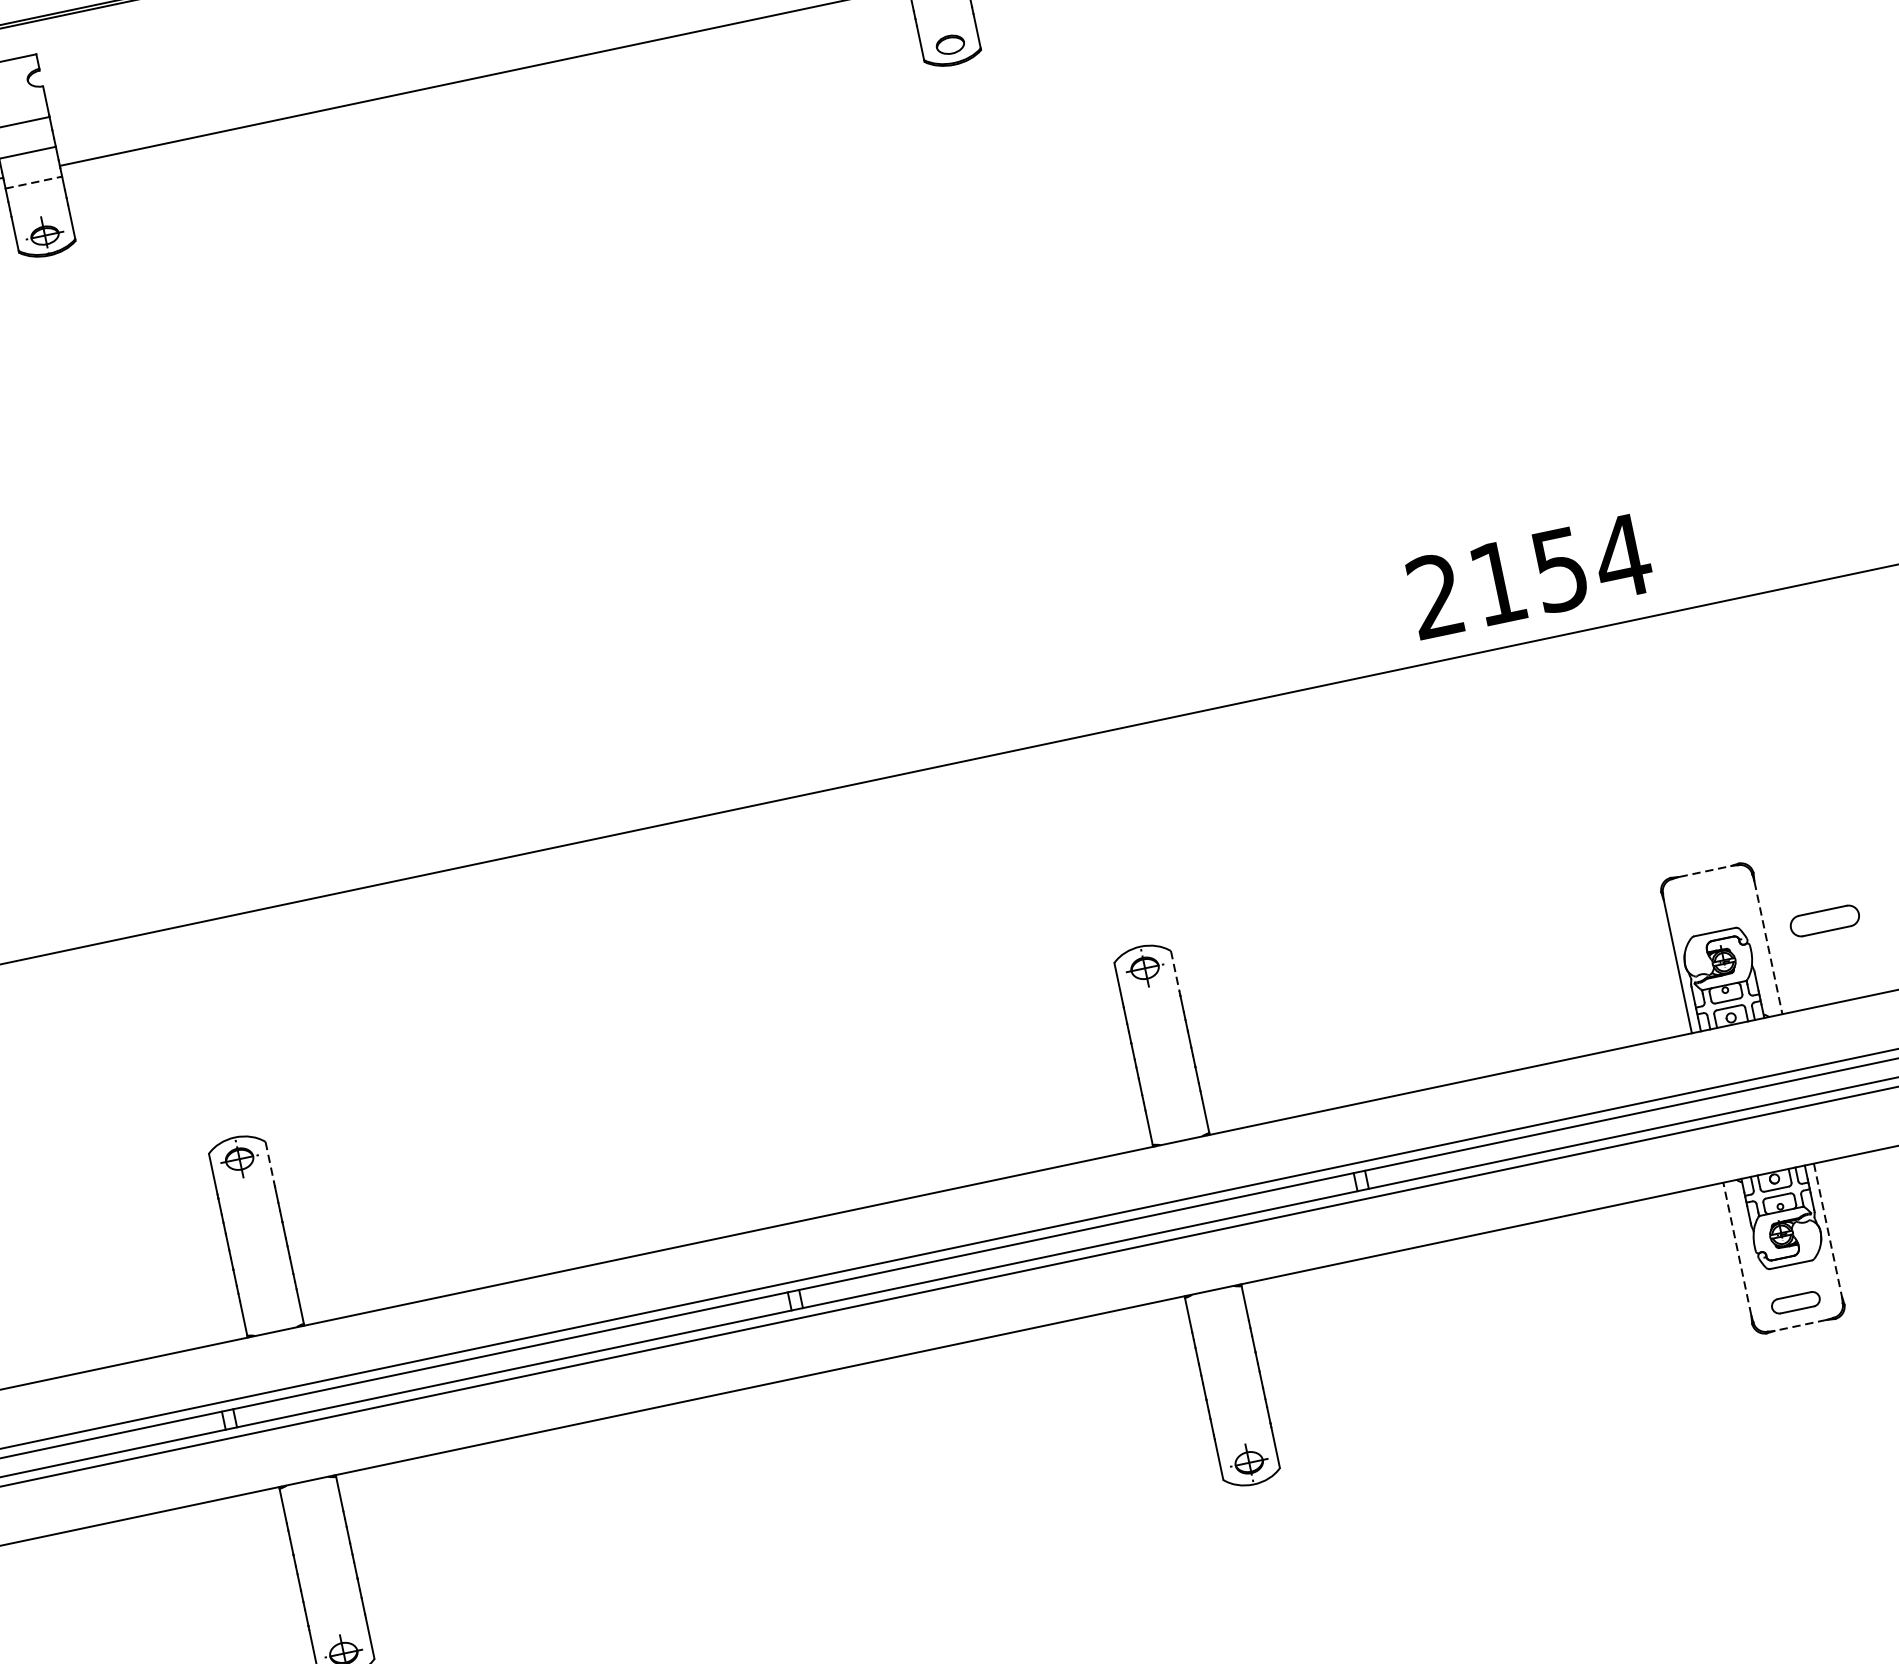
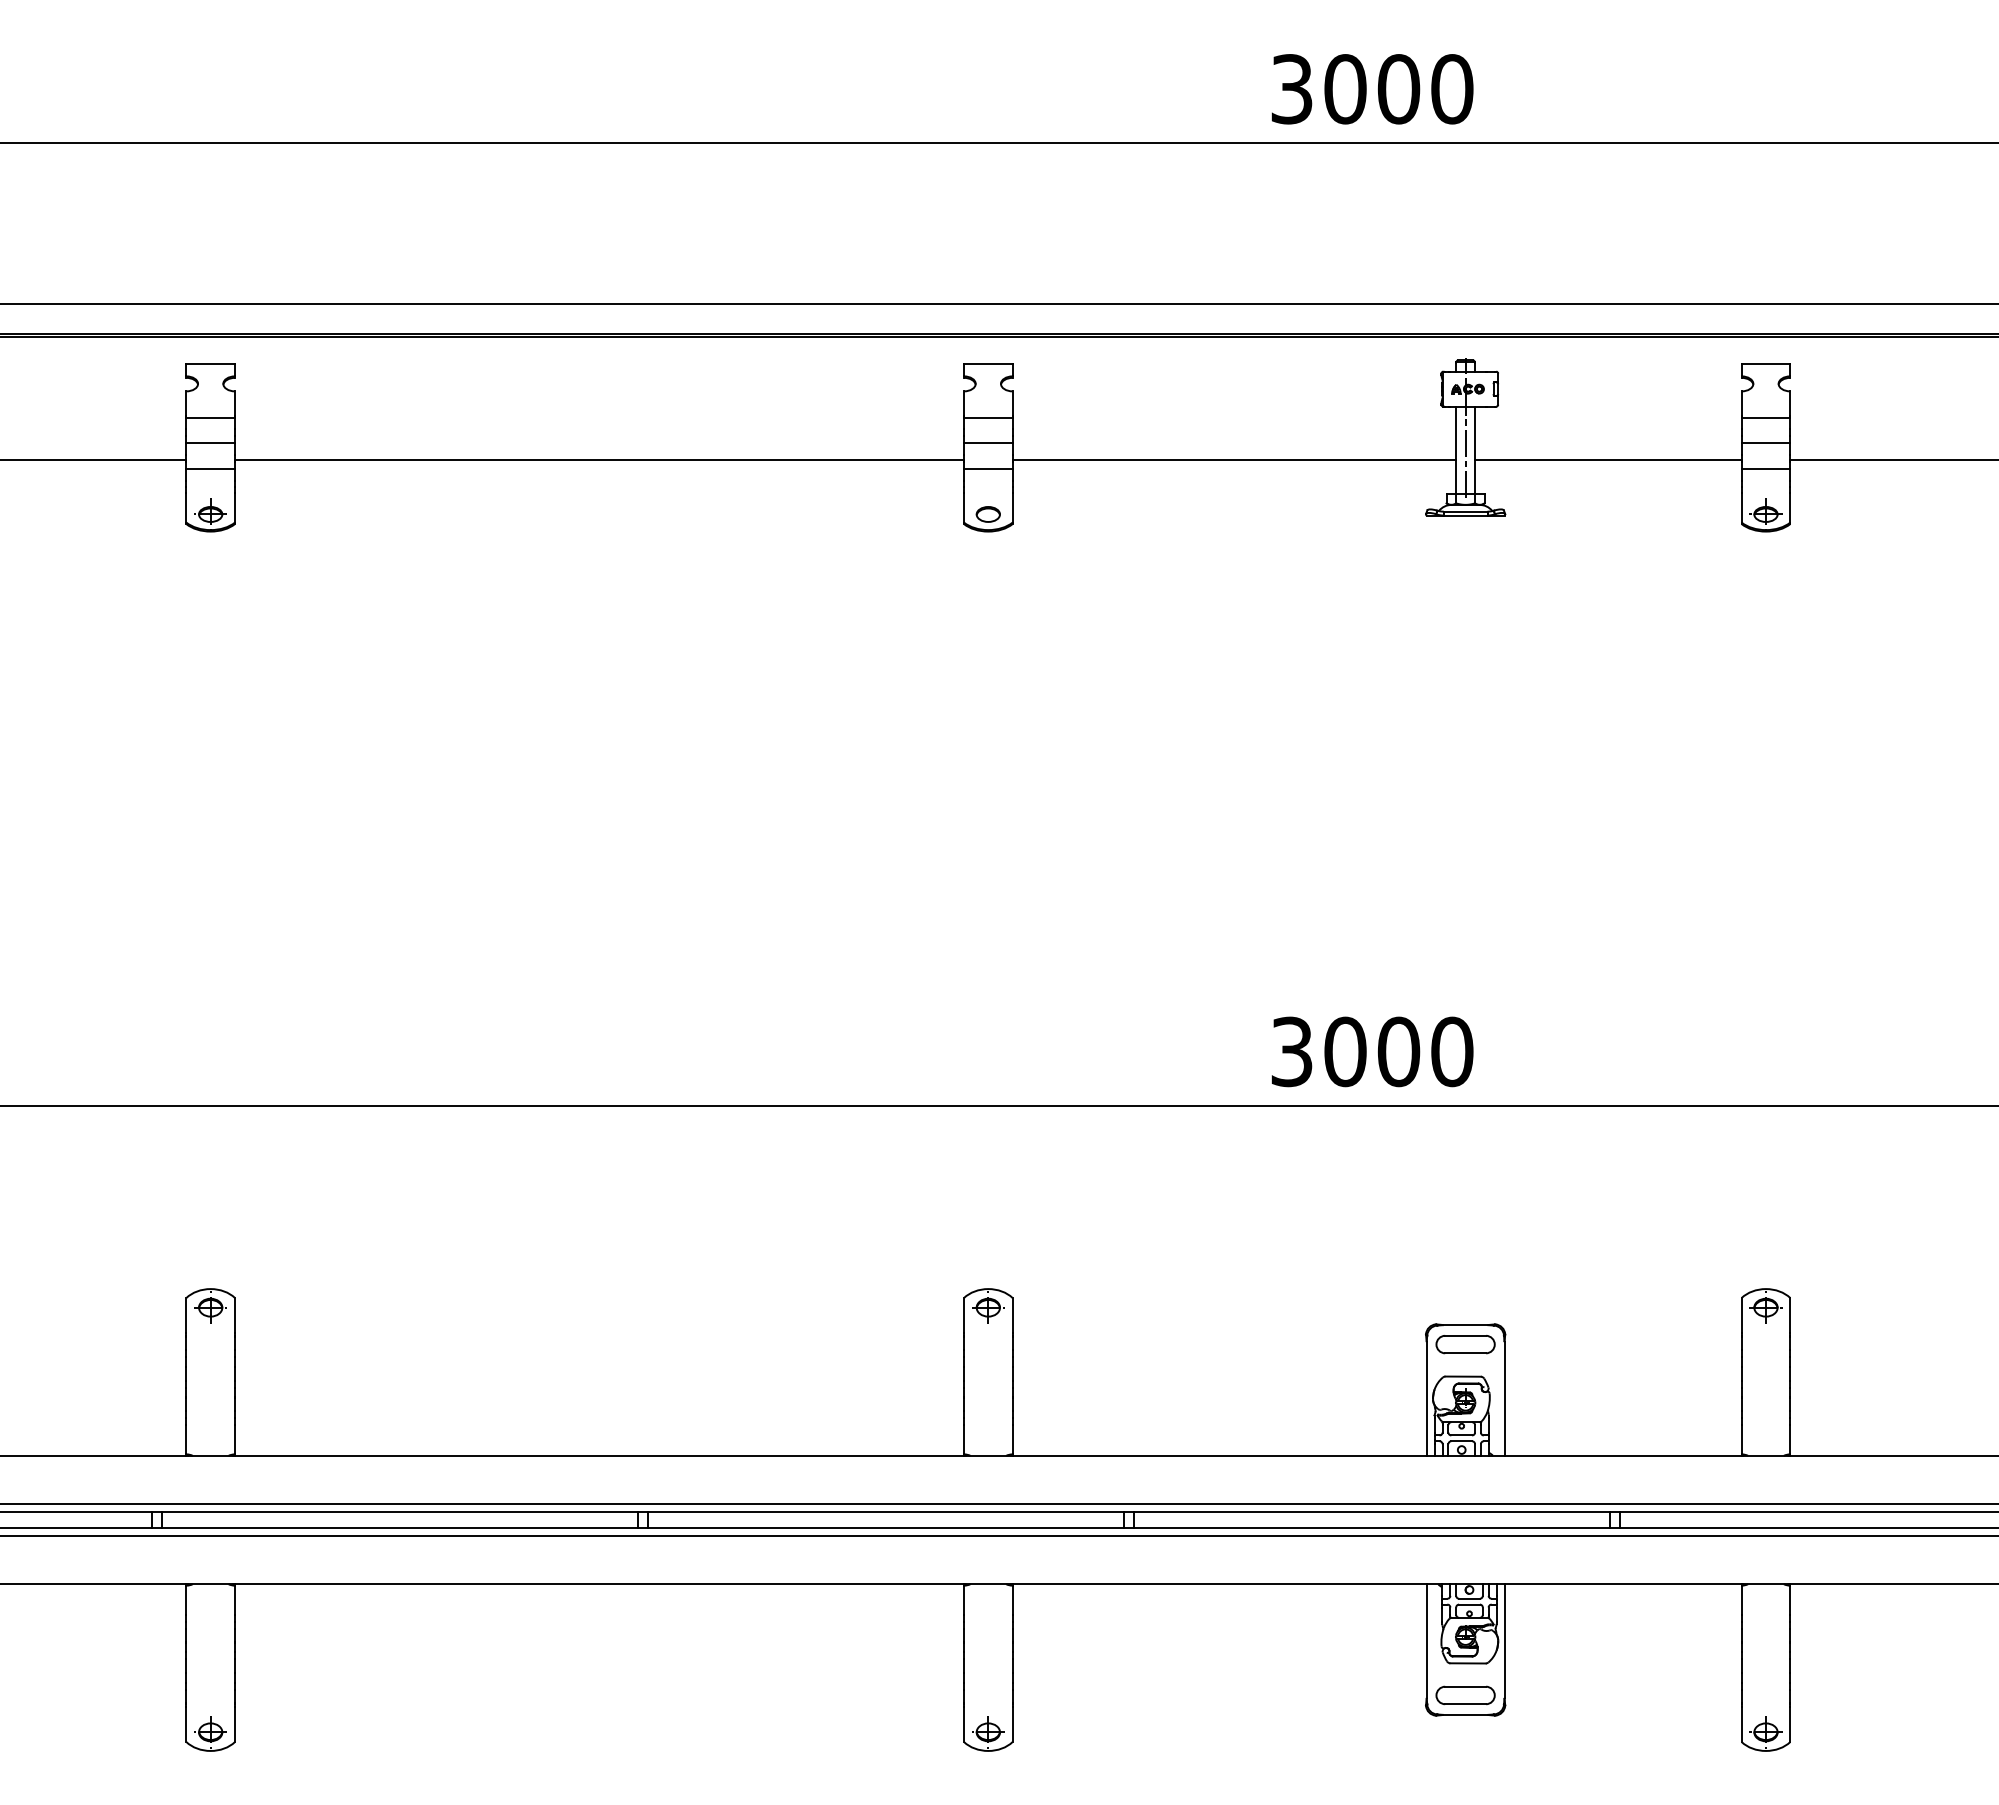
line: (34, 181) -> (211, 468), dashed -> solid
text: (1529, 575) -> (1372, 1051), 2154 -> 3000
line: (1705, 872) -> (1465, 1325), dashed -> solid
part: (1824, 920) -> (1465, 1344), moved
line: (1768, 948) -> (1504, 1399), dashed -> solid
line: (1175, 972) -> (1012, 1316), dashed -> solid
line: (270, 1163) -> (235, 1316), dashed -> solid
line: (1827, 1230) -> (1504, 1641), dashed -> solid
line: (1737, 1249) -> (1426, 1641), dashed -> solid
part: (1795, 1302) -> (1465, 1695), size x1.43
line: (1800, 1324) -> (1465, 1714), dashed -> solid

